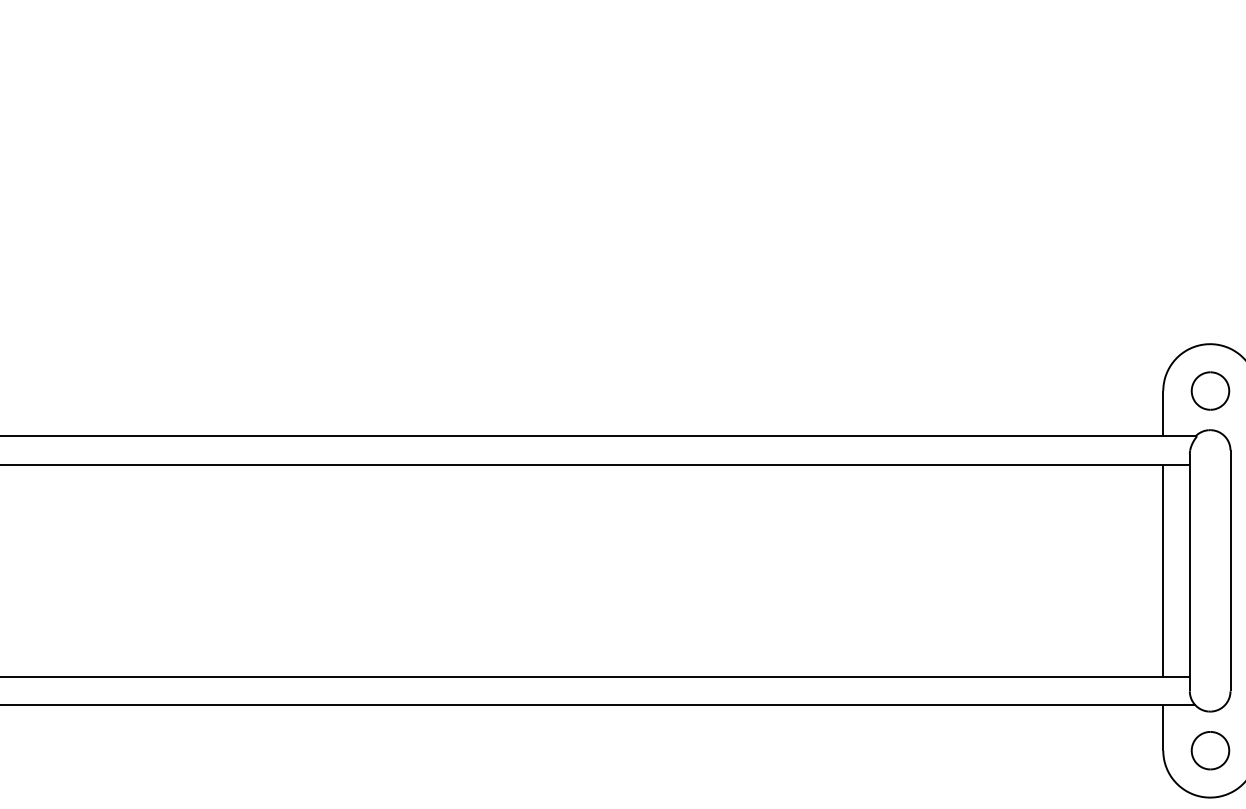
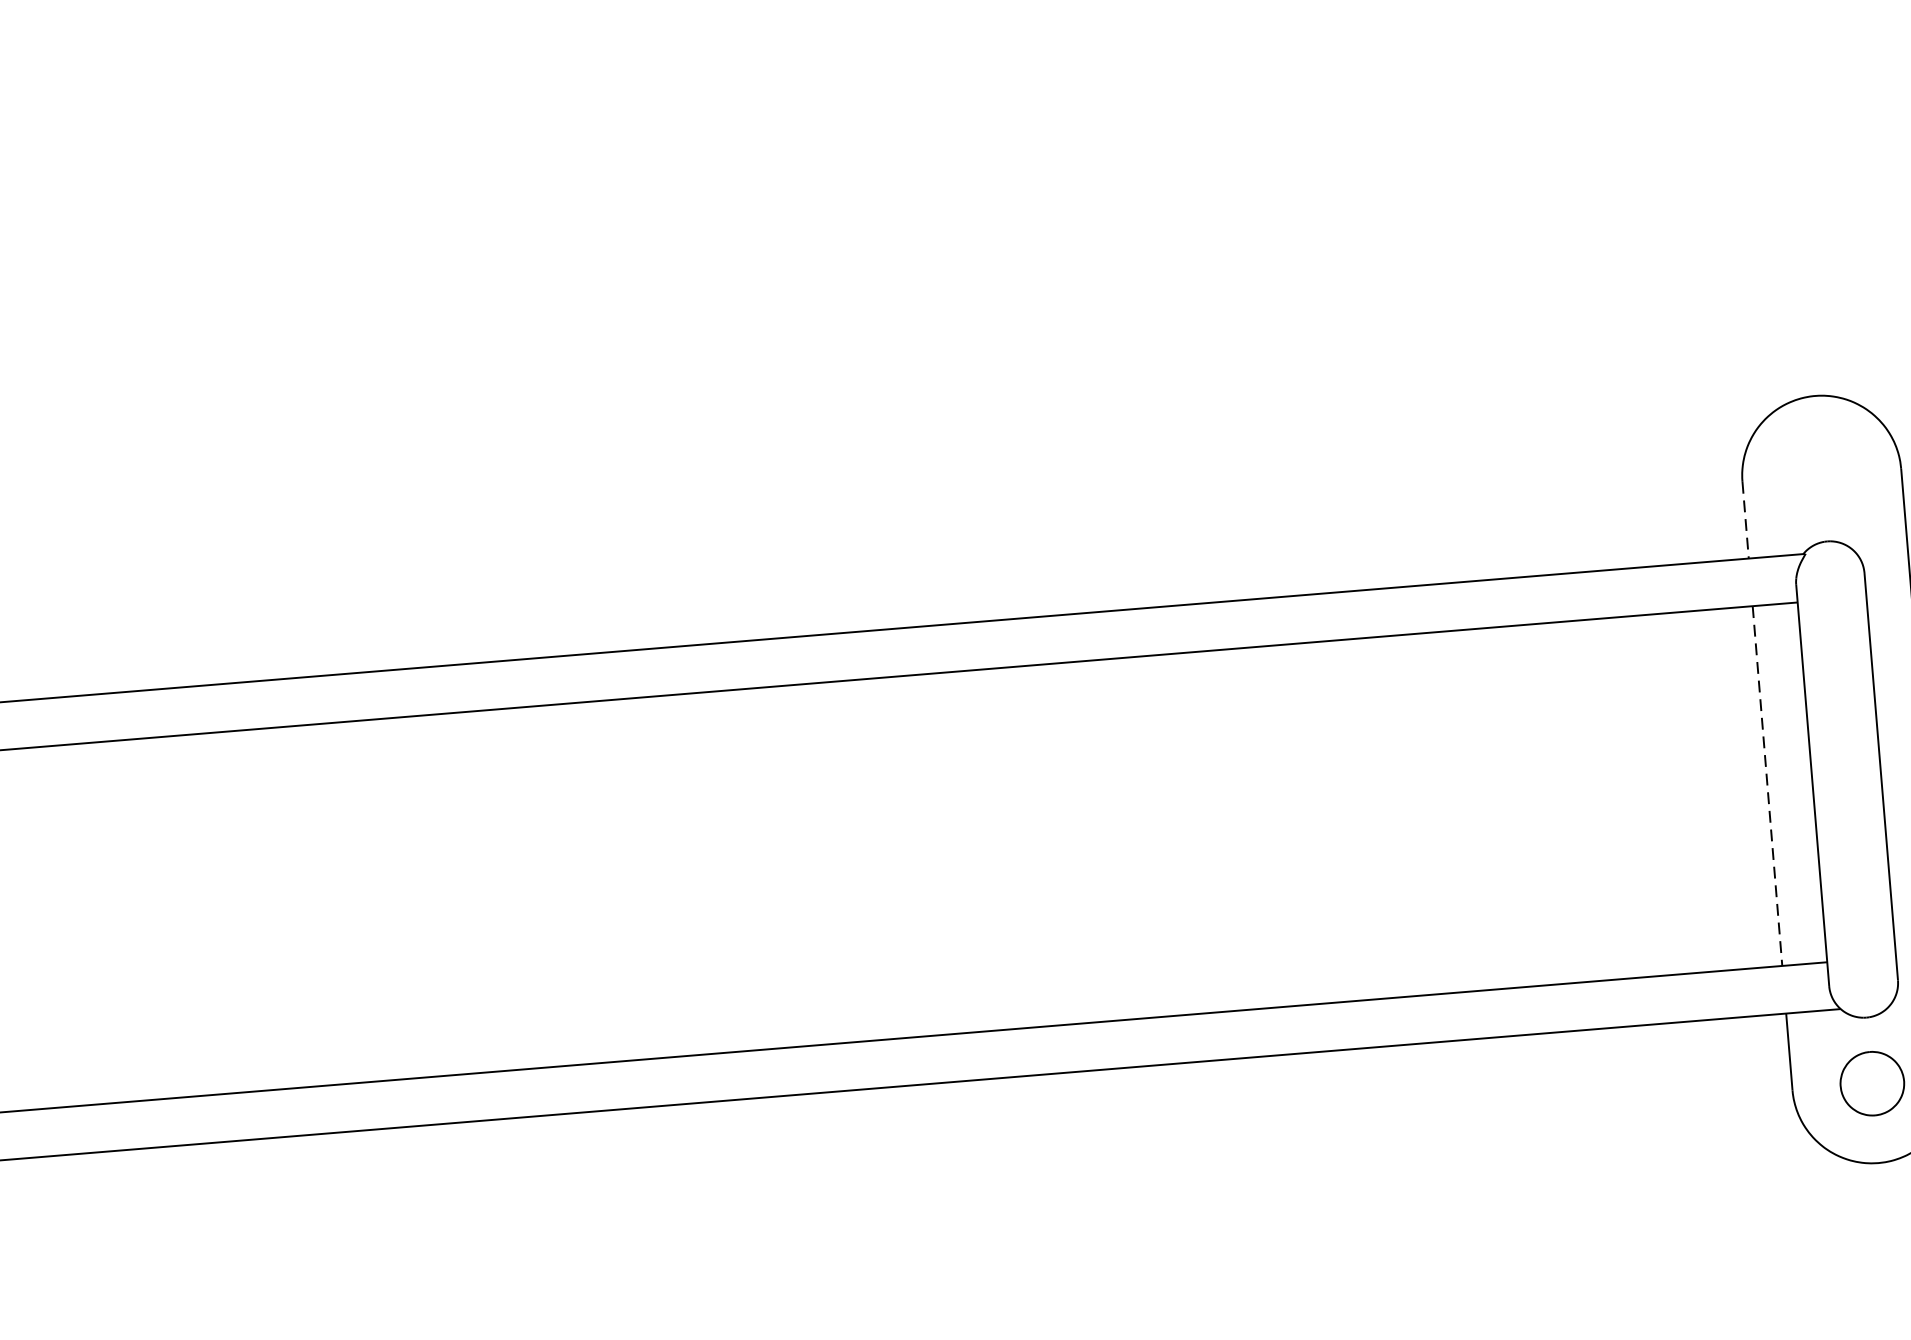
part: (1210, 390) -> (1822, 474), removed
line: (1163, 413) -> (1745, 519), solid -> dashed
line: (1163, 571) -> (1767, 787), solid -> dashed

